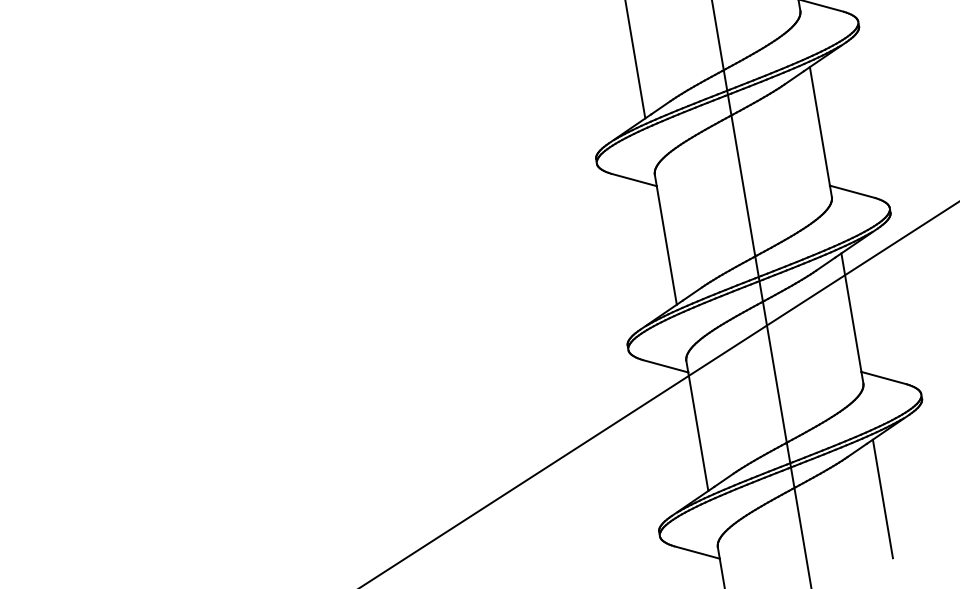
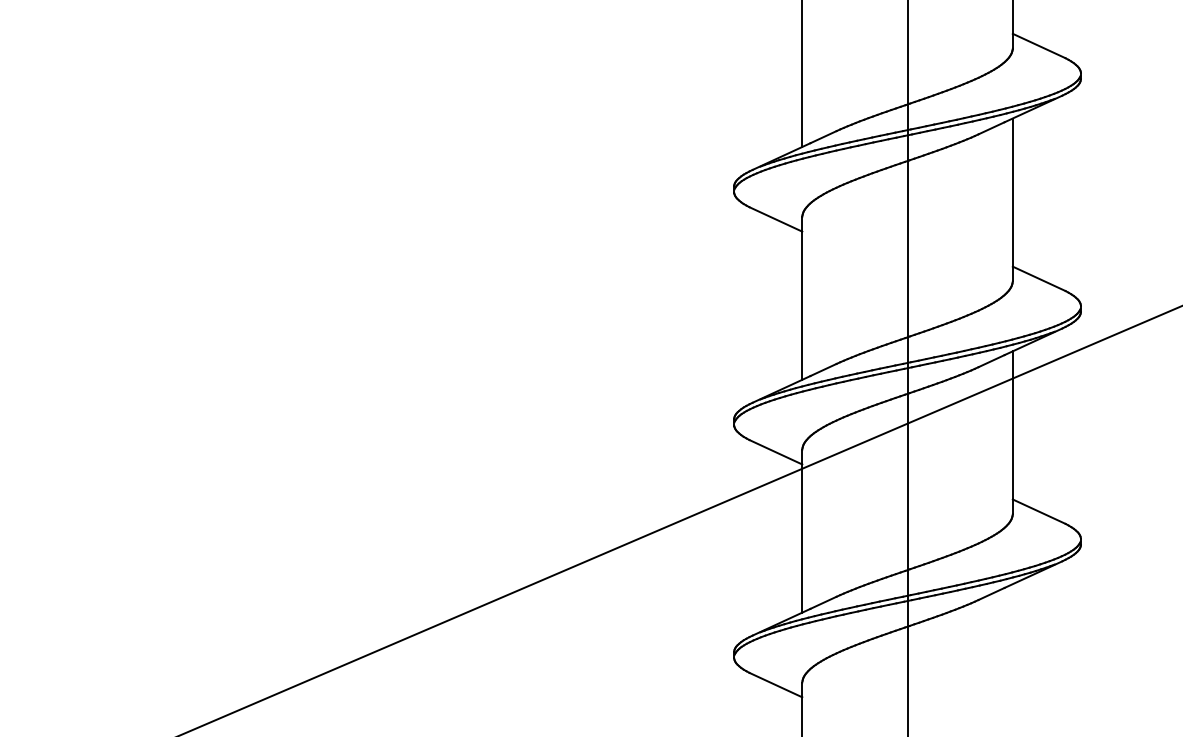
line: (882, 499) -> (1012, 658), removed

